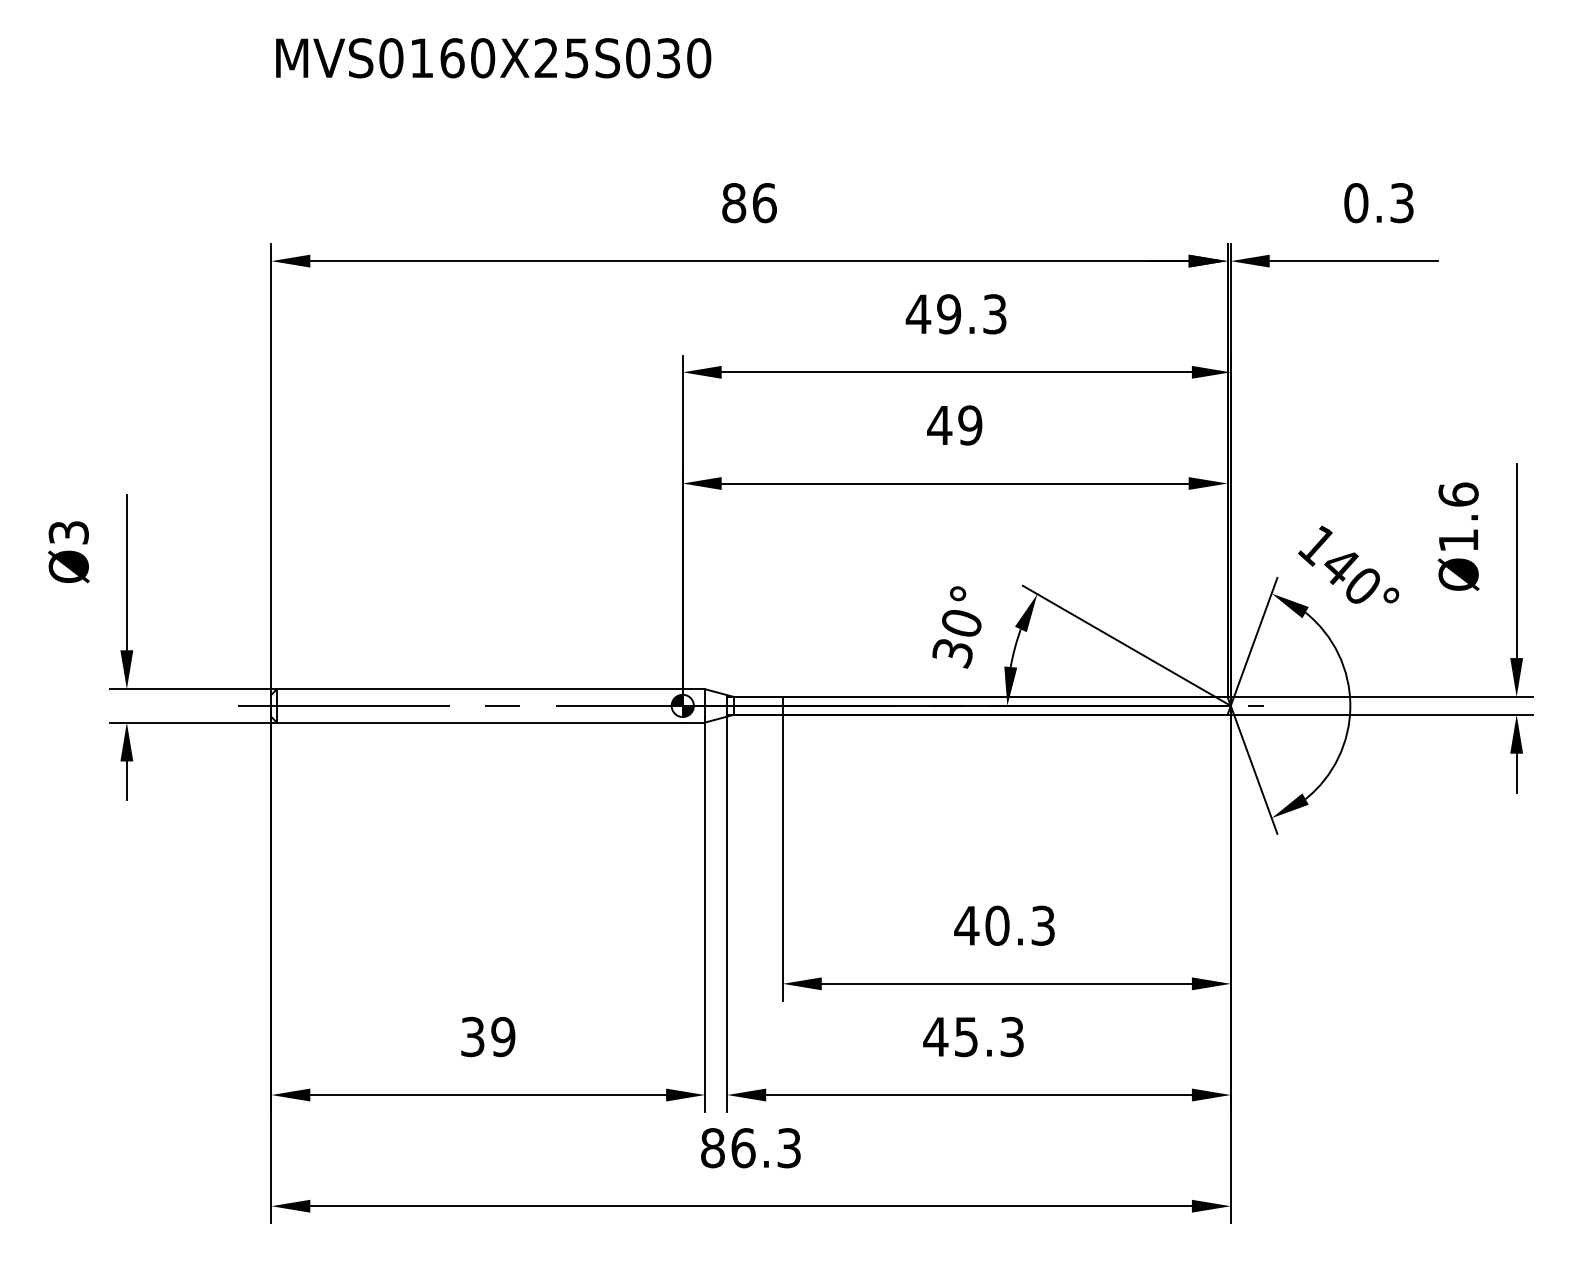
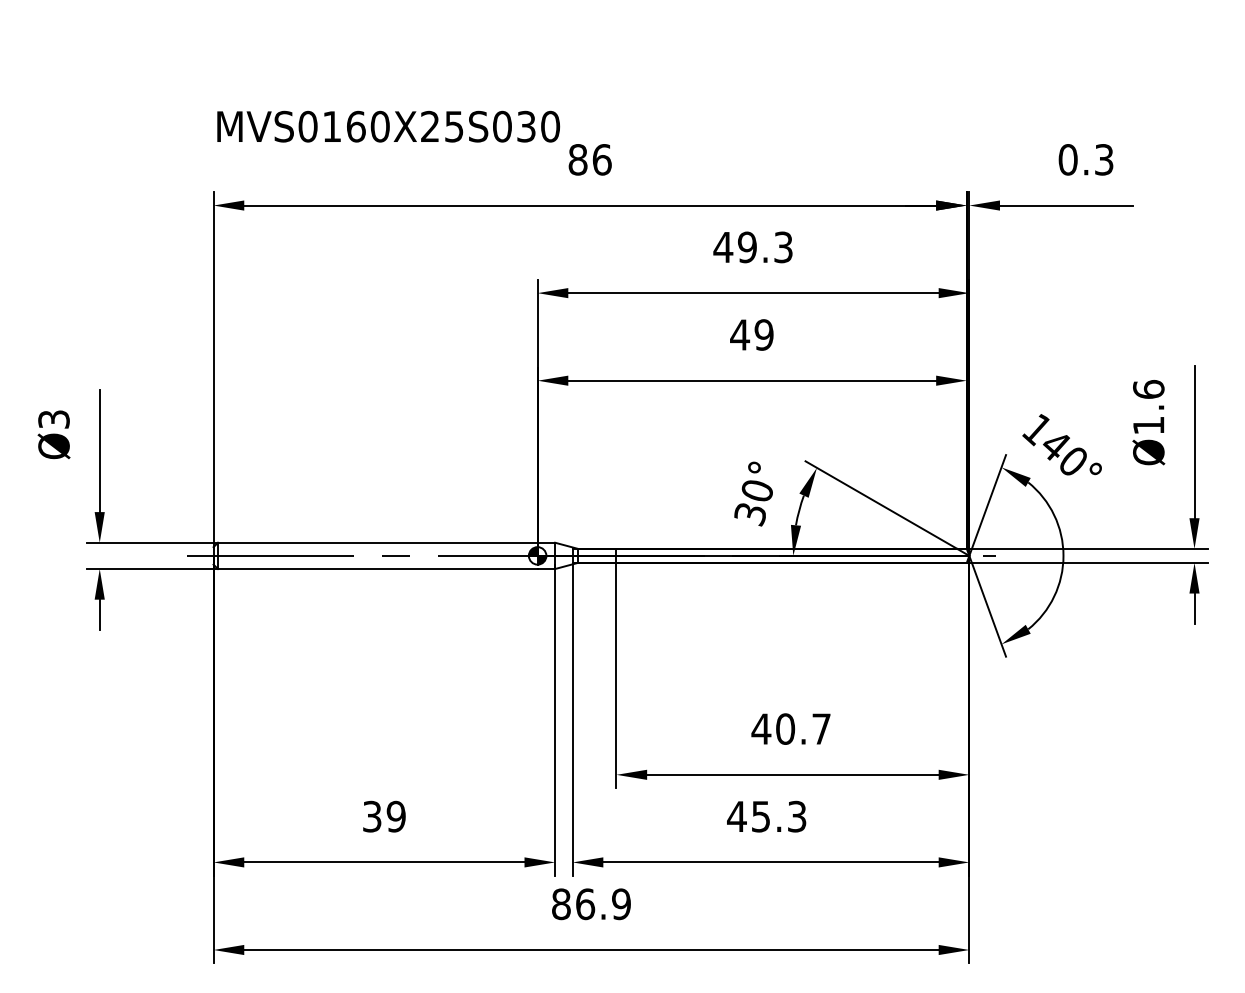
text: (493, 57) -> (388, 126), moved
text: (1043, 925) -> (821, 728), 40.3 -> 40.7
text: (789, 1147) -> (621, 903), 86.3 -> 86.9

